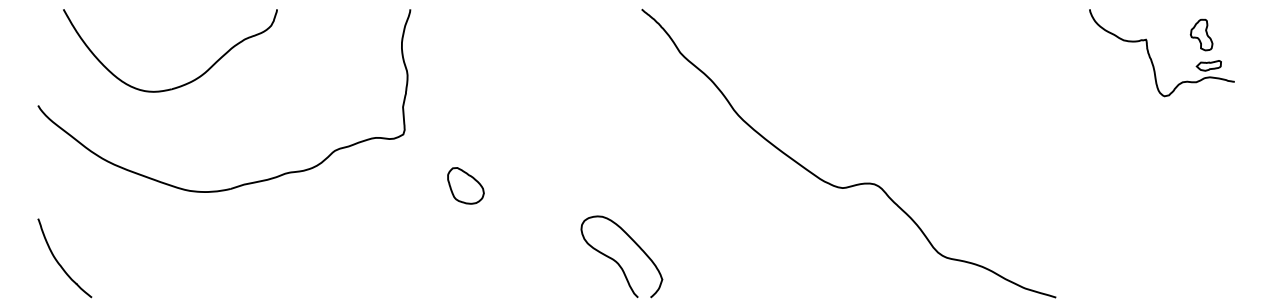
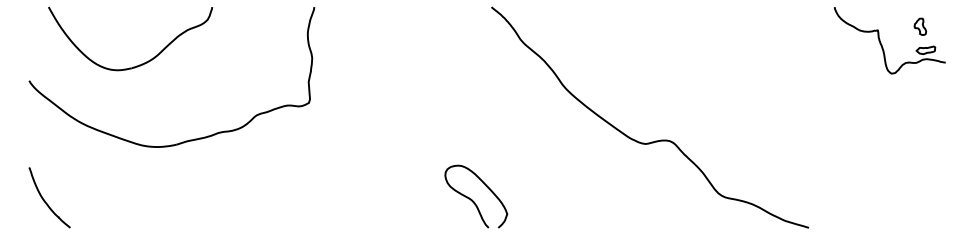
part: (1201, 34) -> (920, 26), size x0.7
part: (465, 184) -> (356, 141), removed

